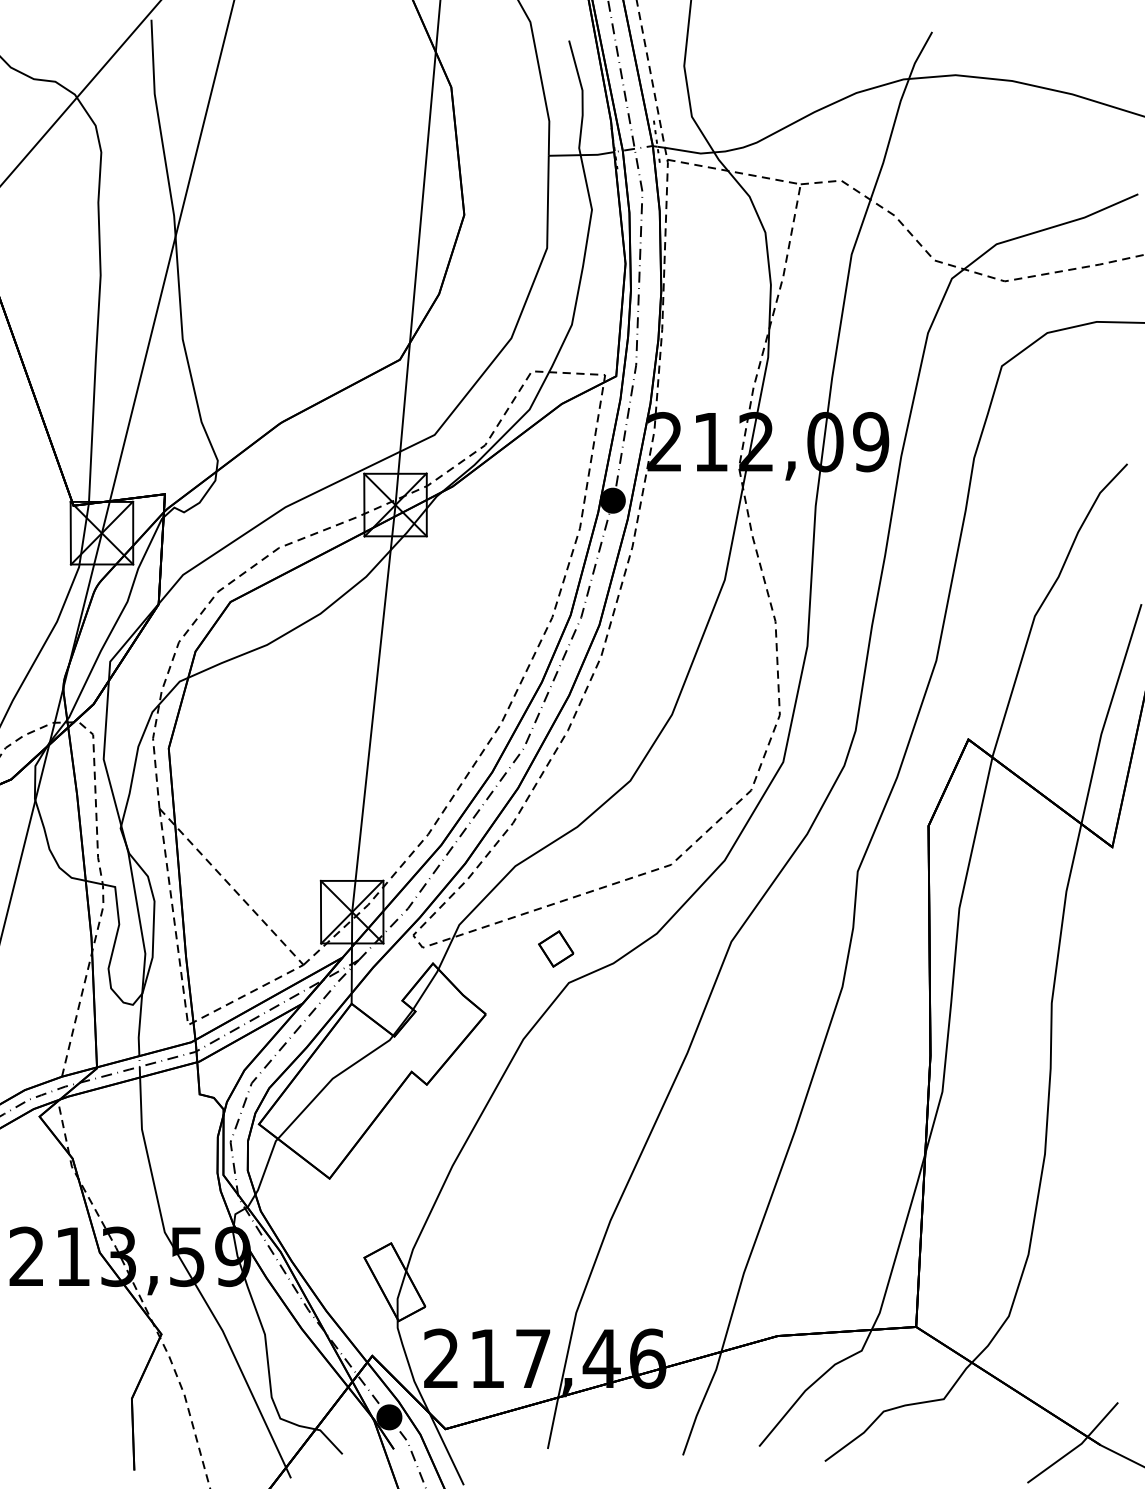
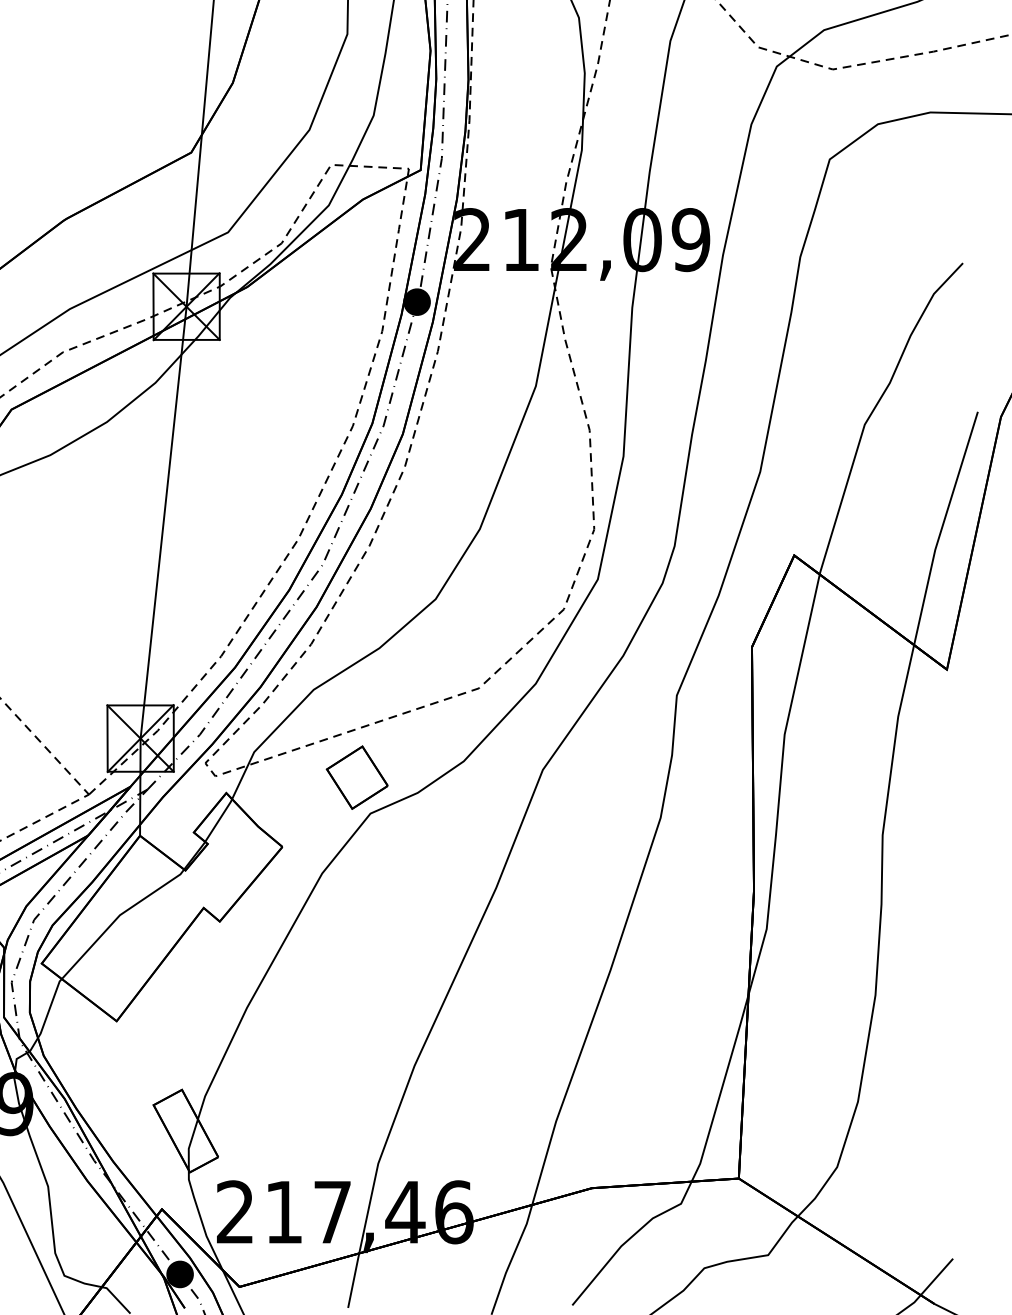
part: (555, 948) -> (356, 777), size x1.67

